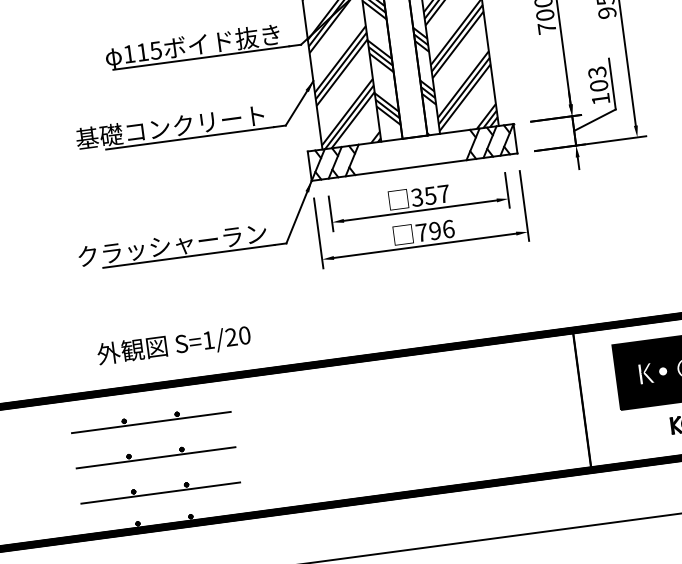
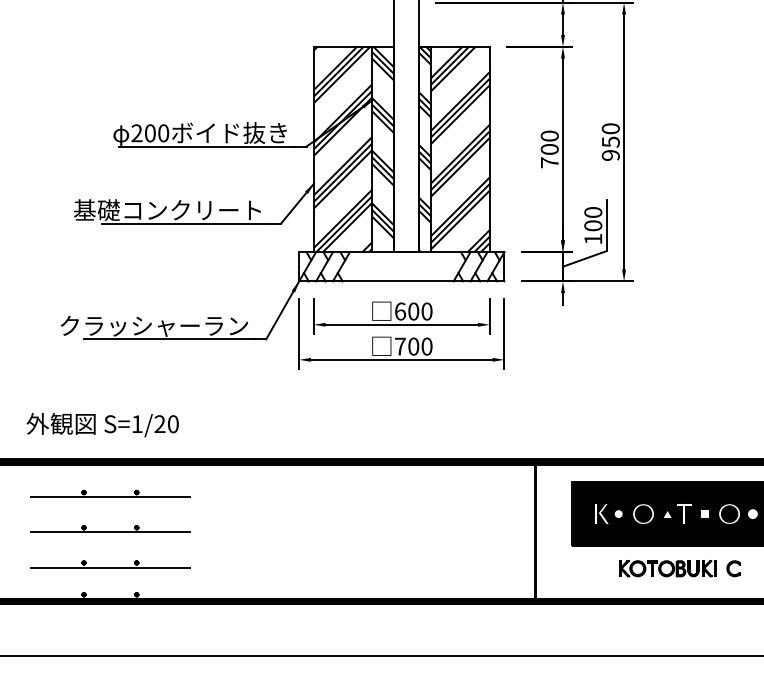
text: (142, 52) -> (150, 133), 115 -> 200
text: (597, 72) -> (593, 212), 103 -> 100
text: (430, 195) -> (413, 311), 357 -> 600
text: (442, 229) -> (420, 346), 796 -> 700
text: (173, 346) -> (102, 425), moved

